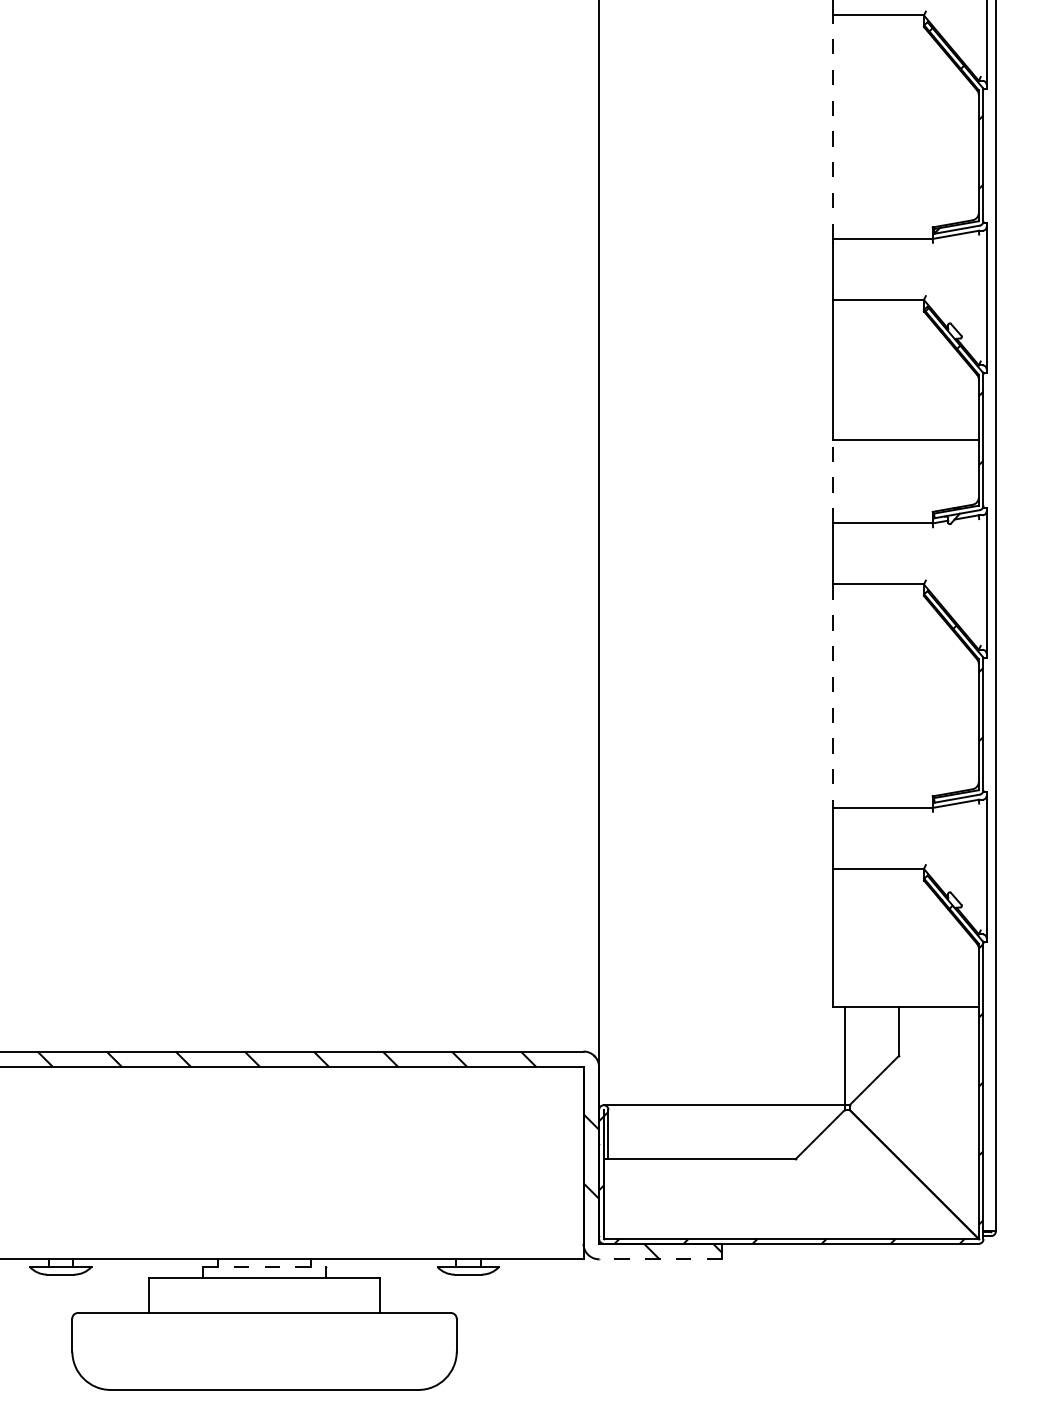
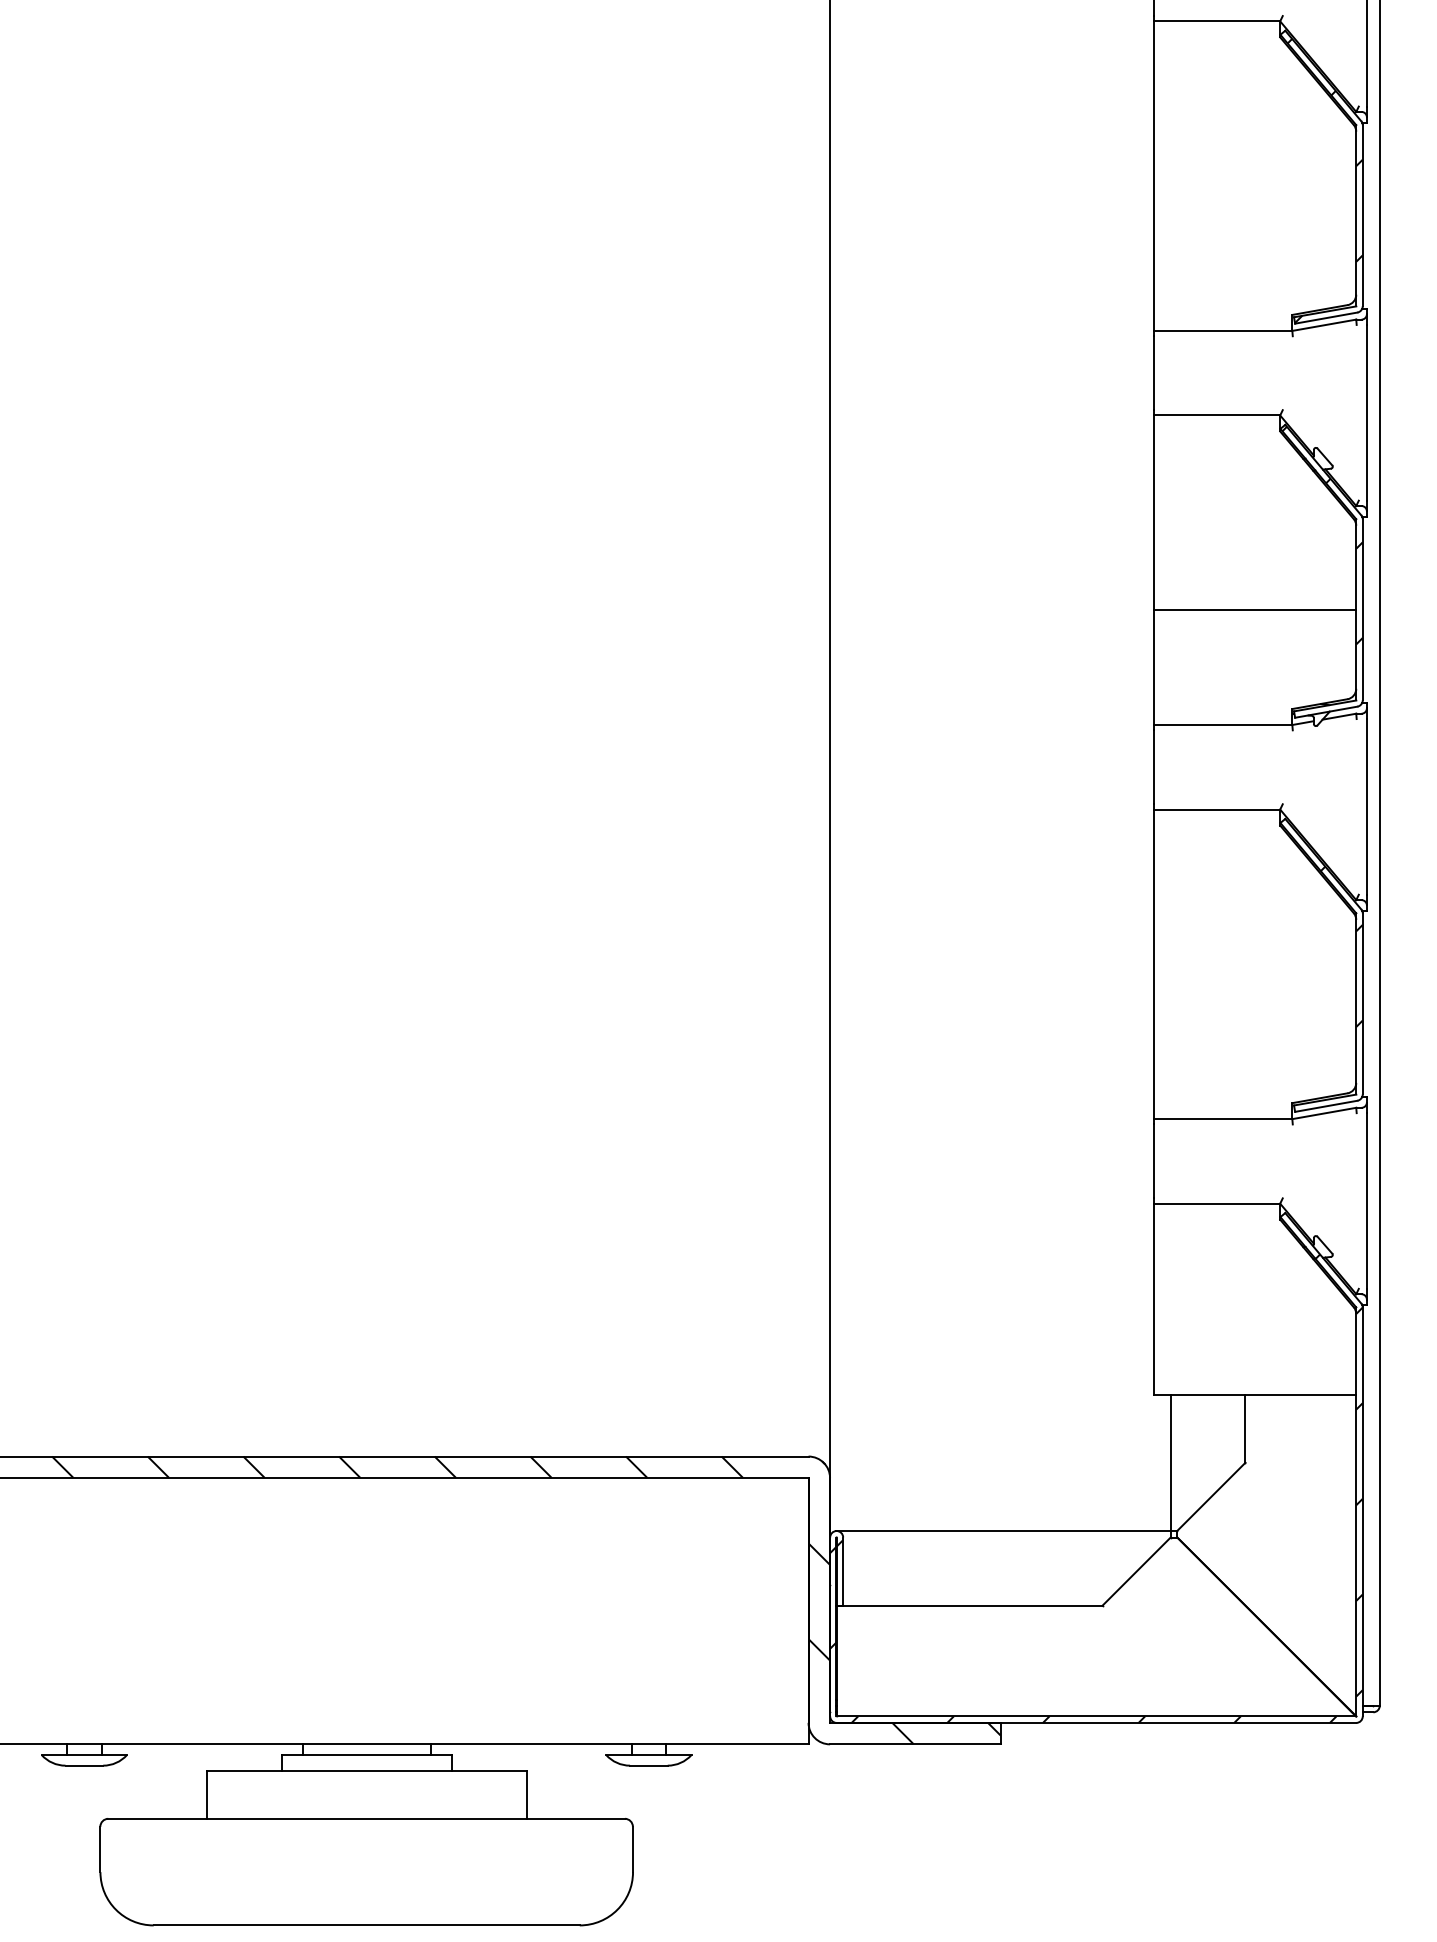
line: (832, 127) -> (1153, 176), dashed -> solid
line: (832, 481) -> (1153, 666), dashed -> solid
line: (832, 696) -> (1153, 964), dashed -> solid
line: (660, 1259) -> (915, 1744), dashed -> solid
line: (264, 1266) -> (366, 1754), dashed -> solid

